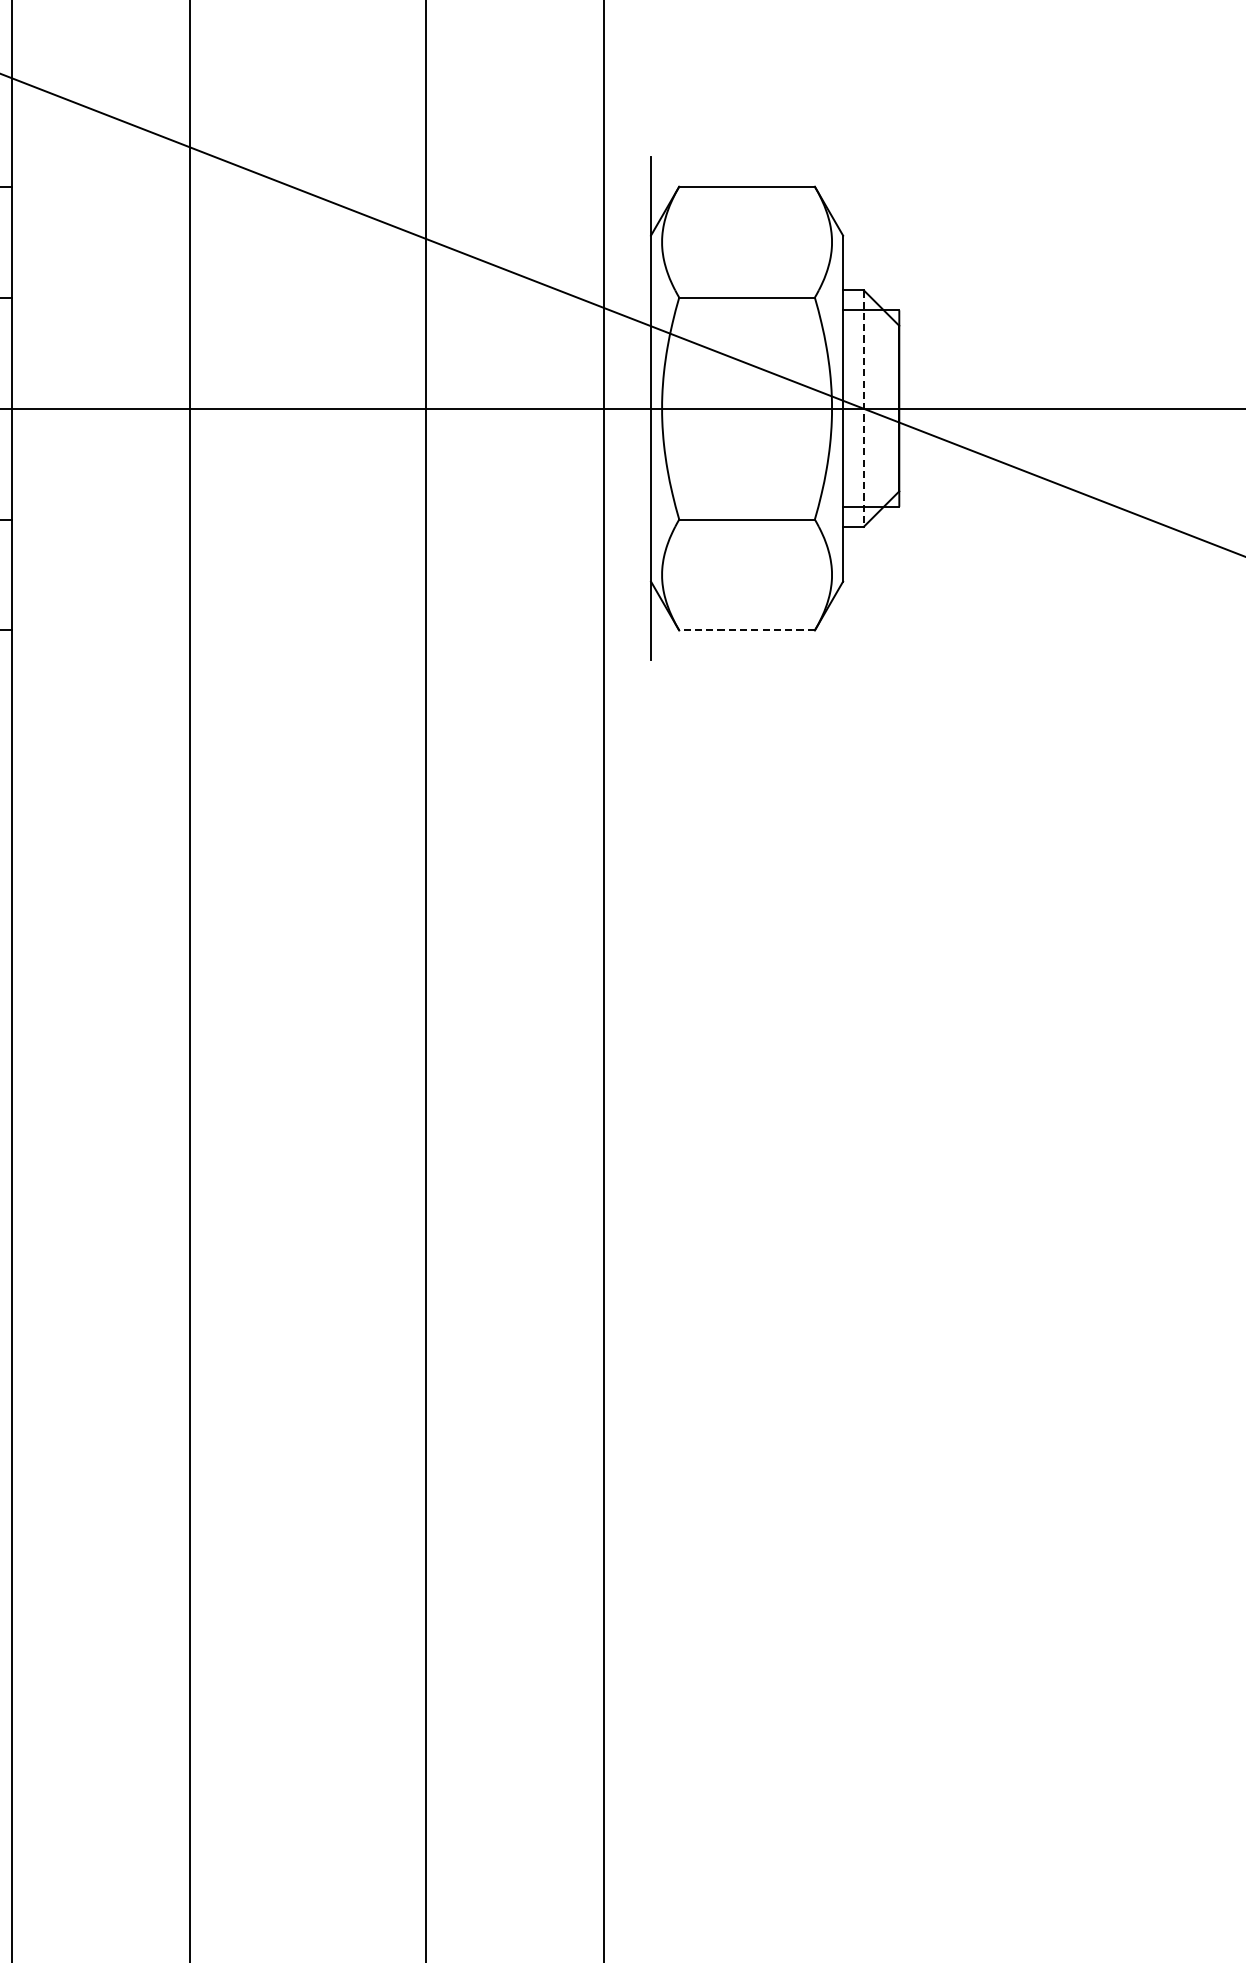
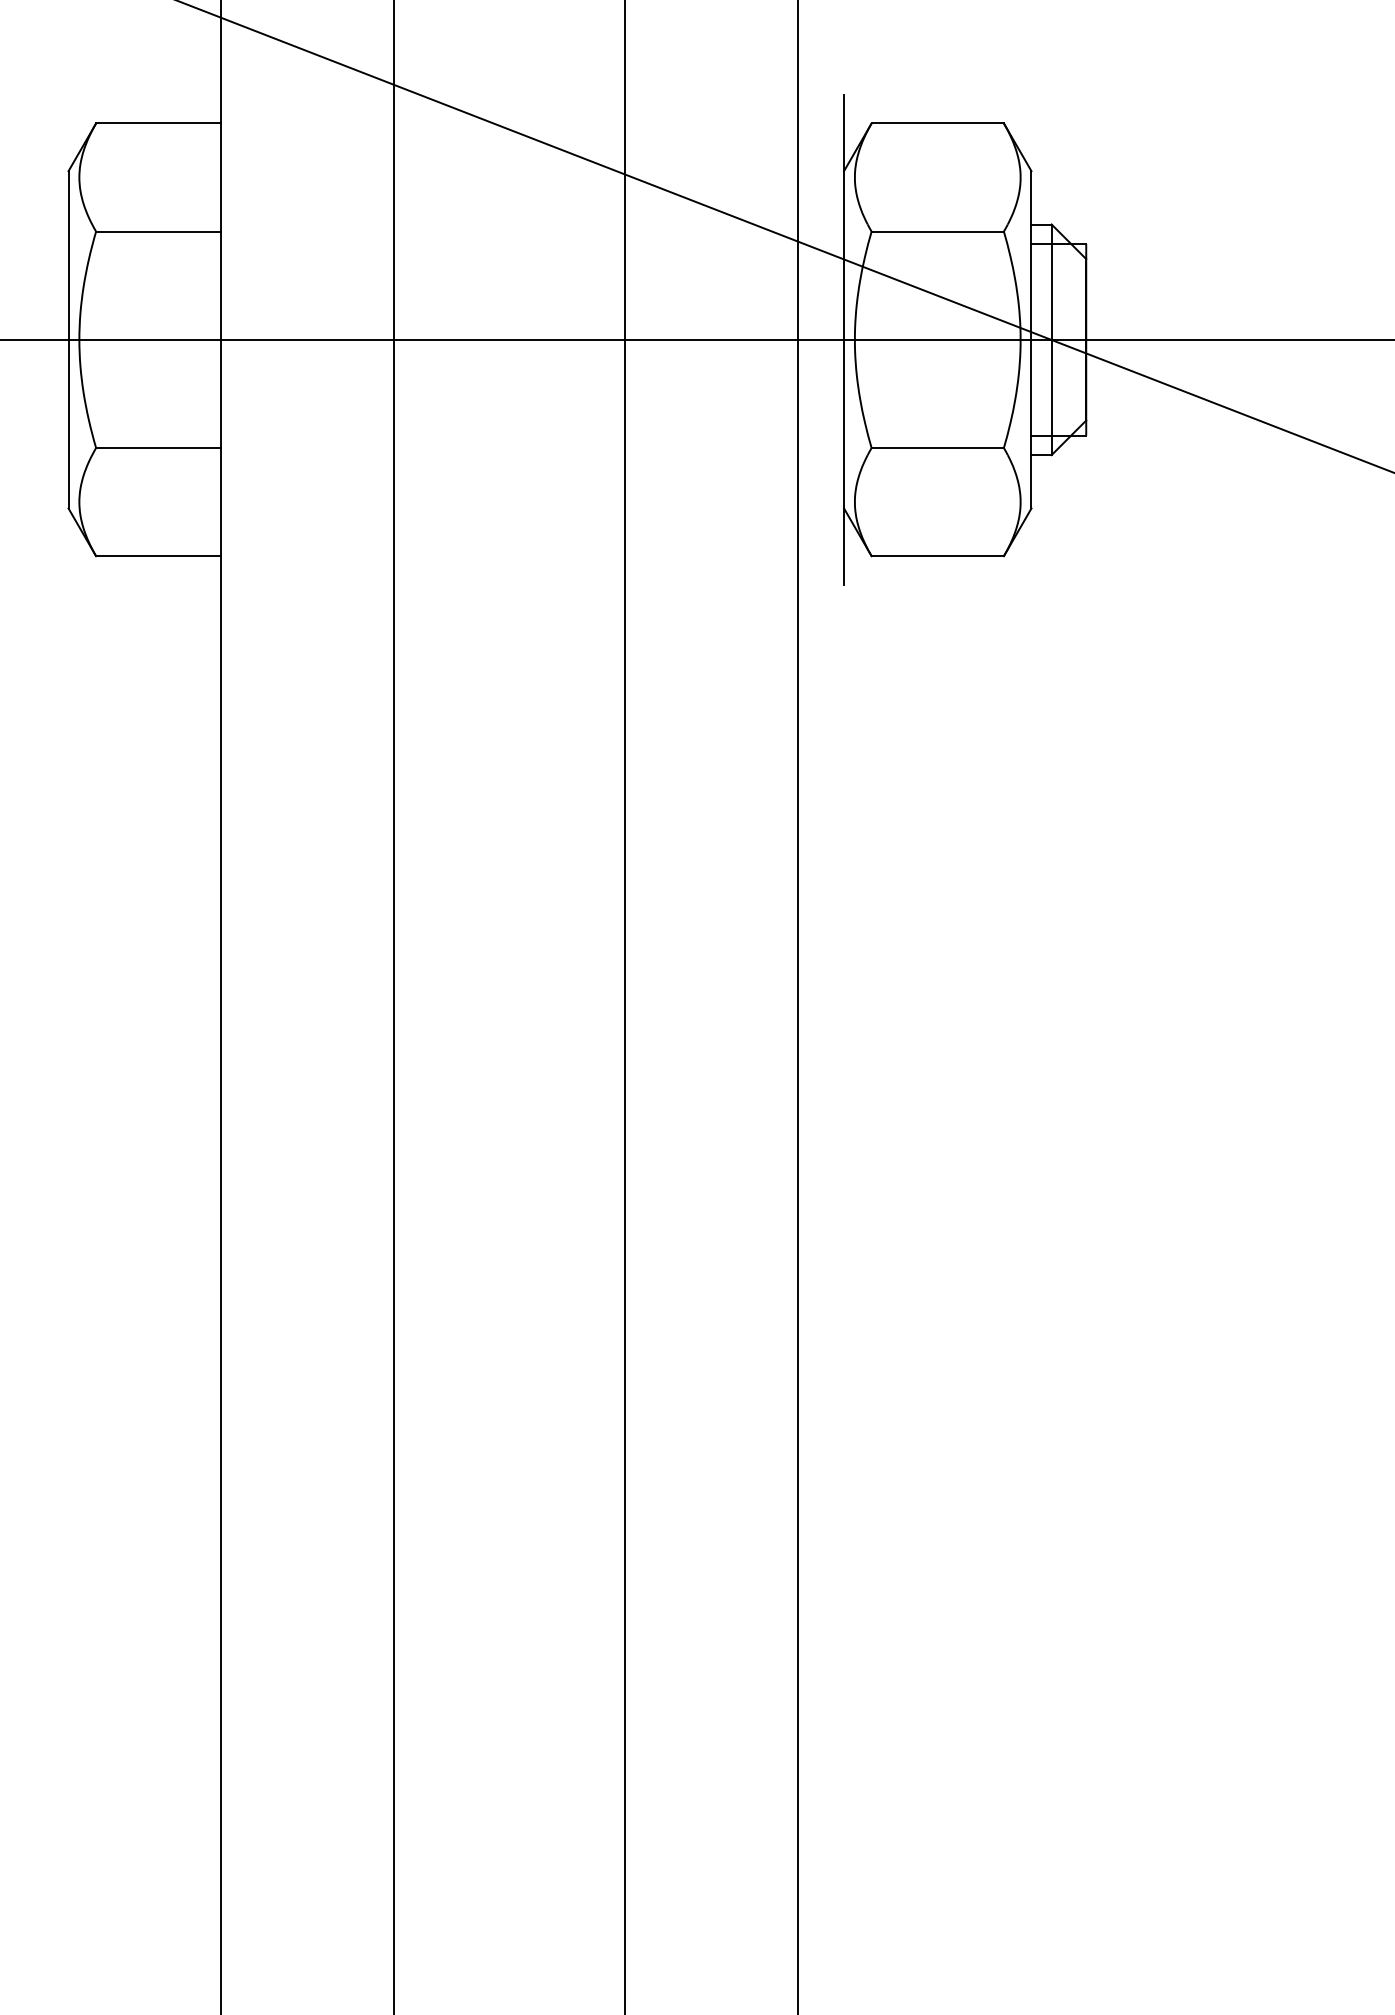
line: (863, 409) -> (1051, 340), dashed -> solid
line: (746, 630) -> (937, 556), dashed -> solid

